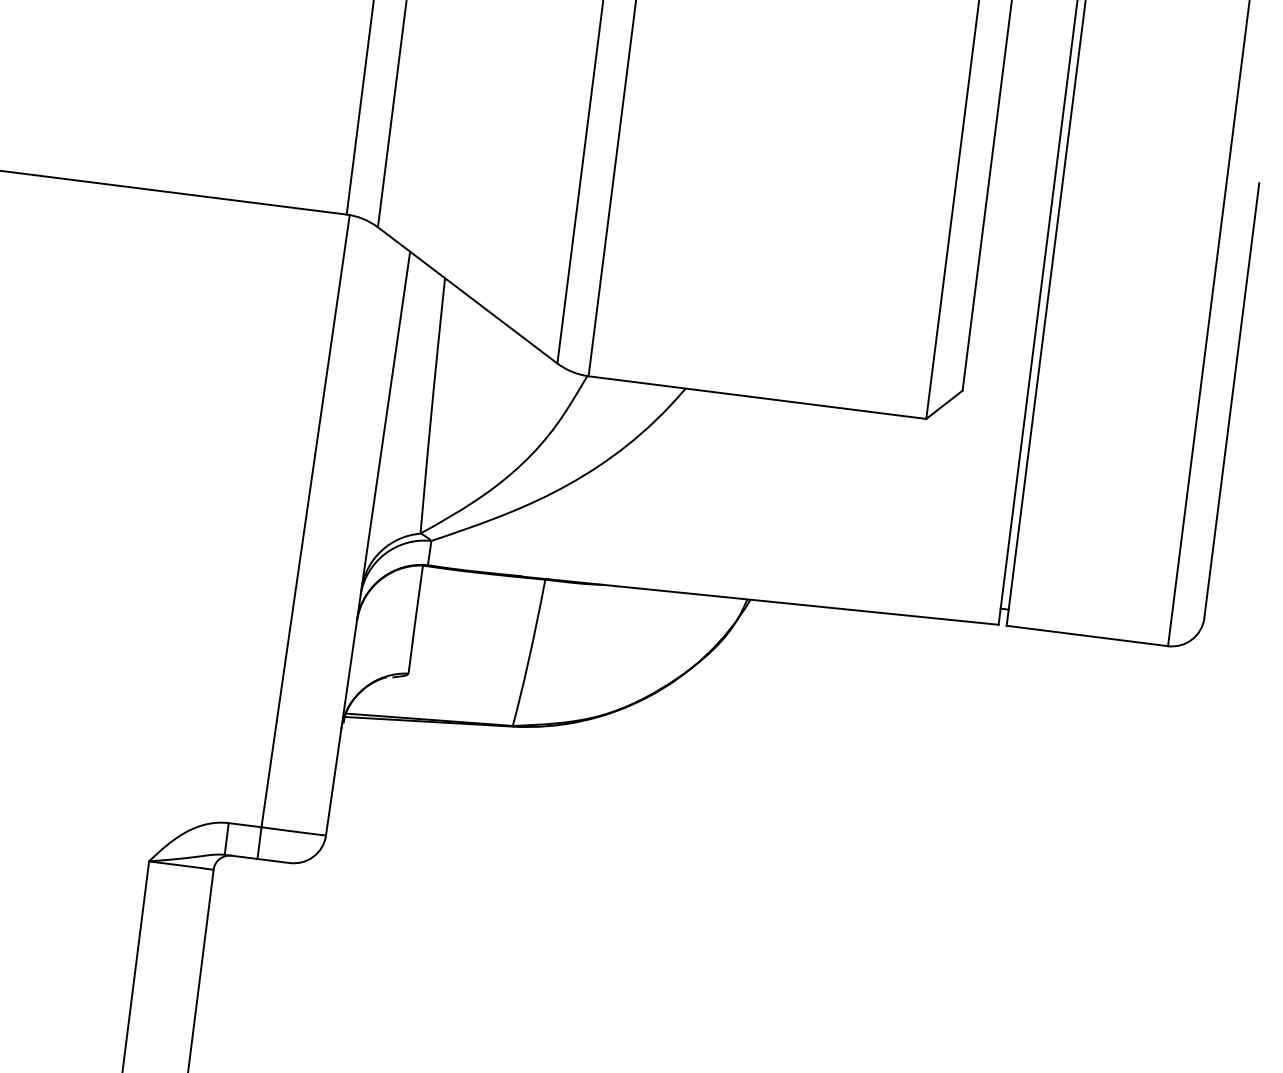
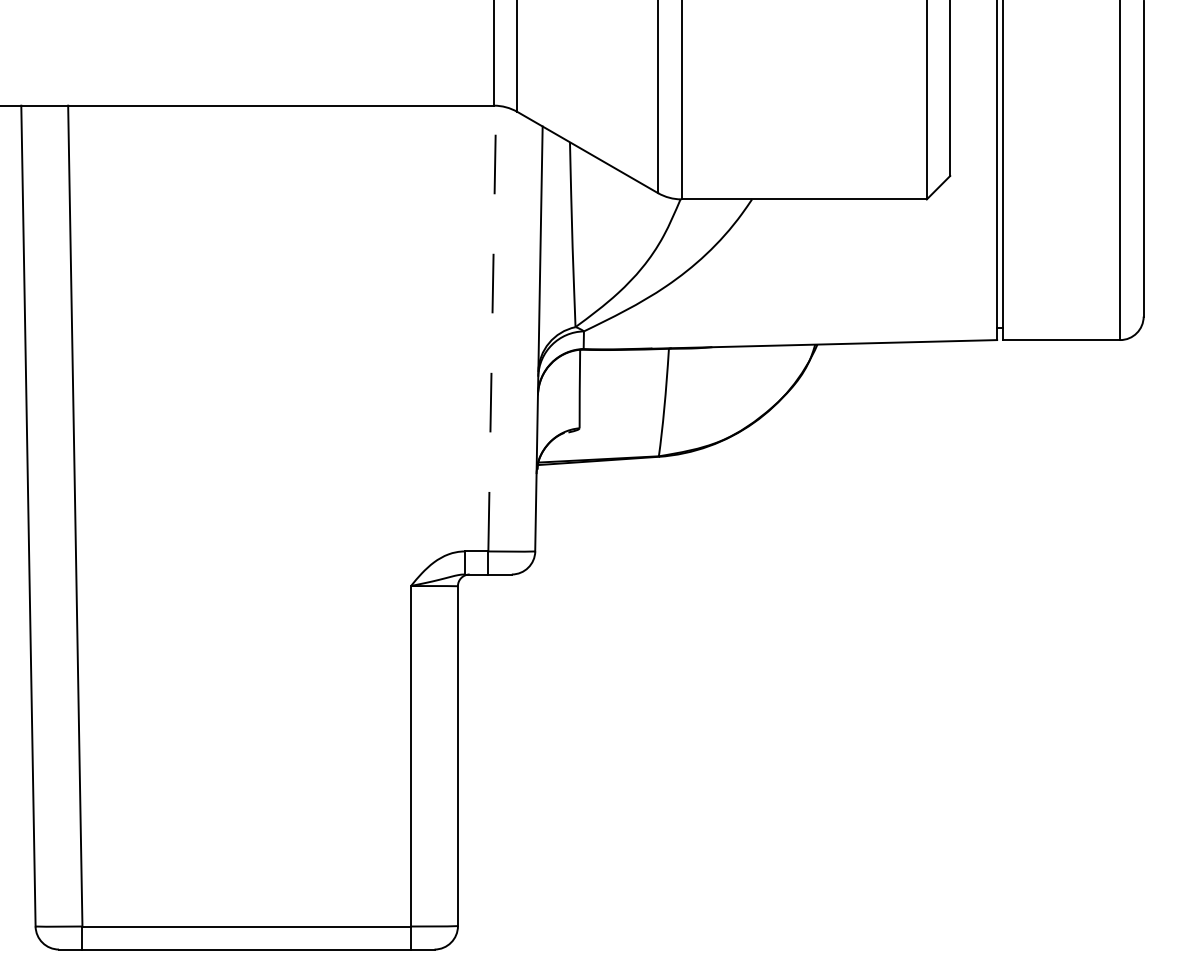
line: (305, 521) -> (492, 328), solid -> dashed

